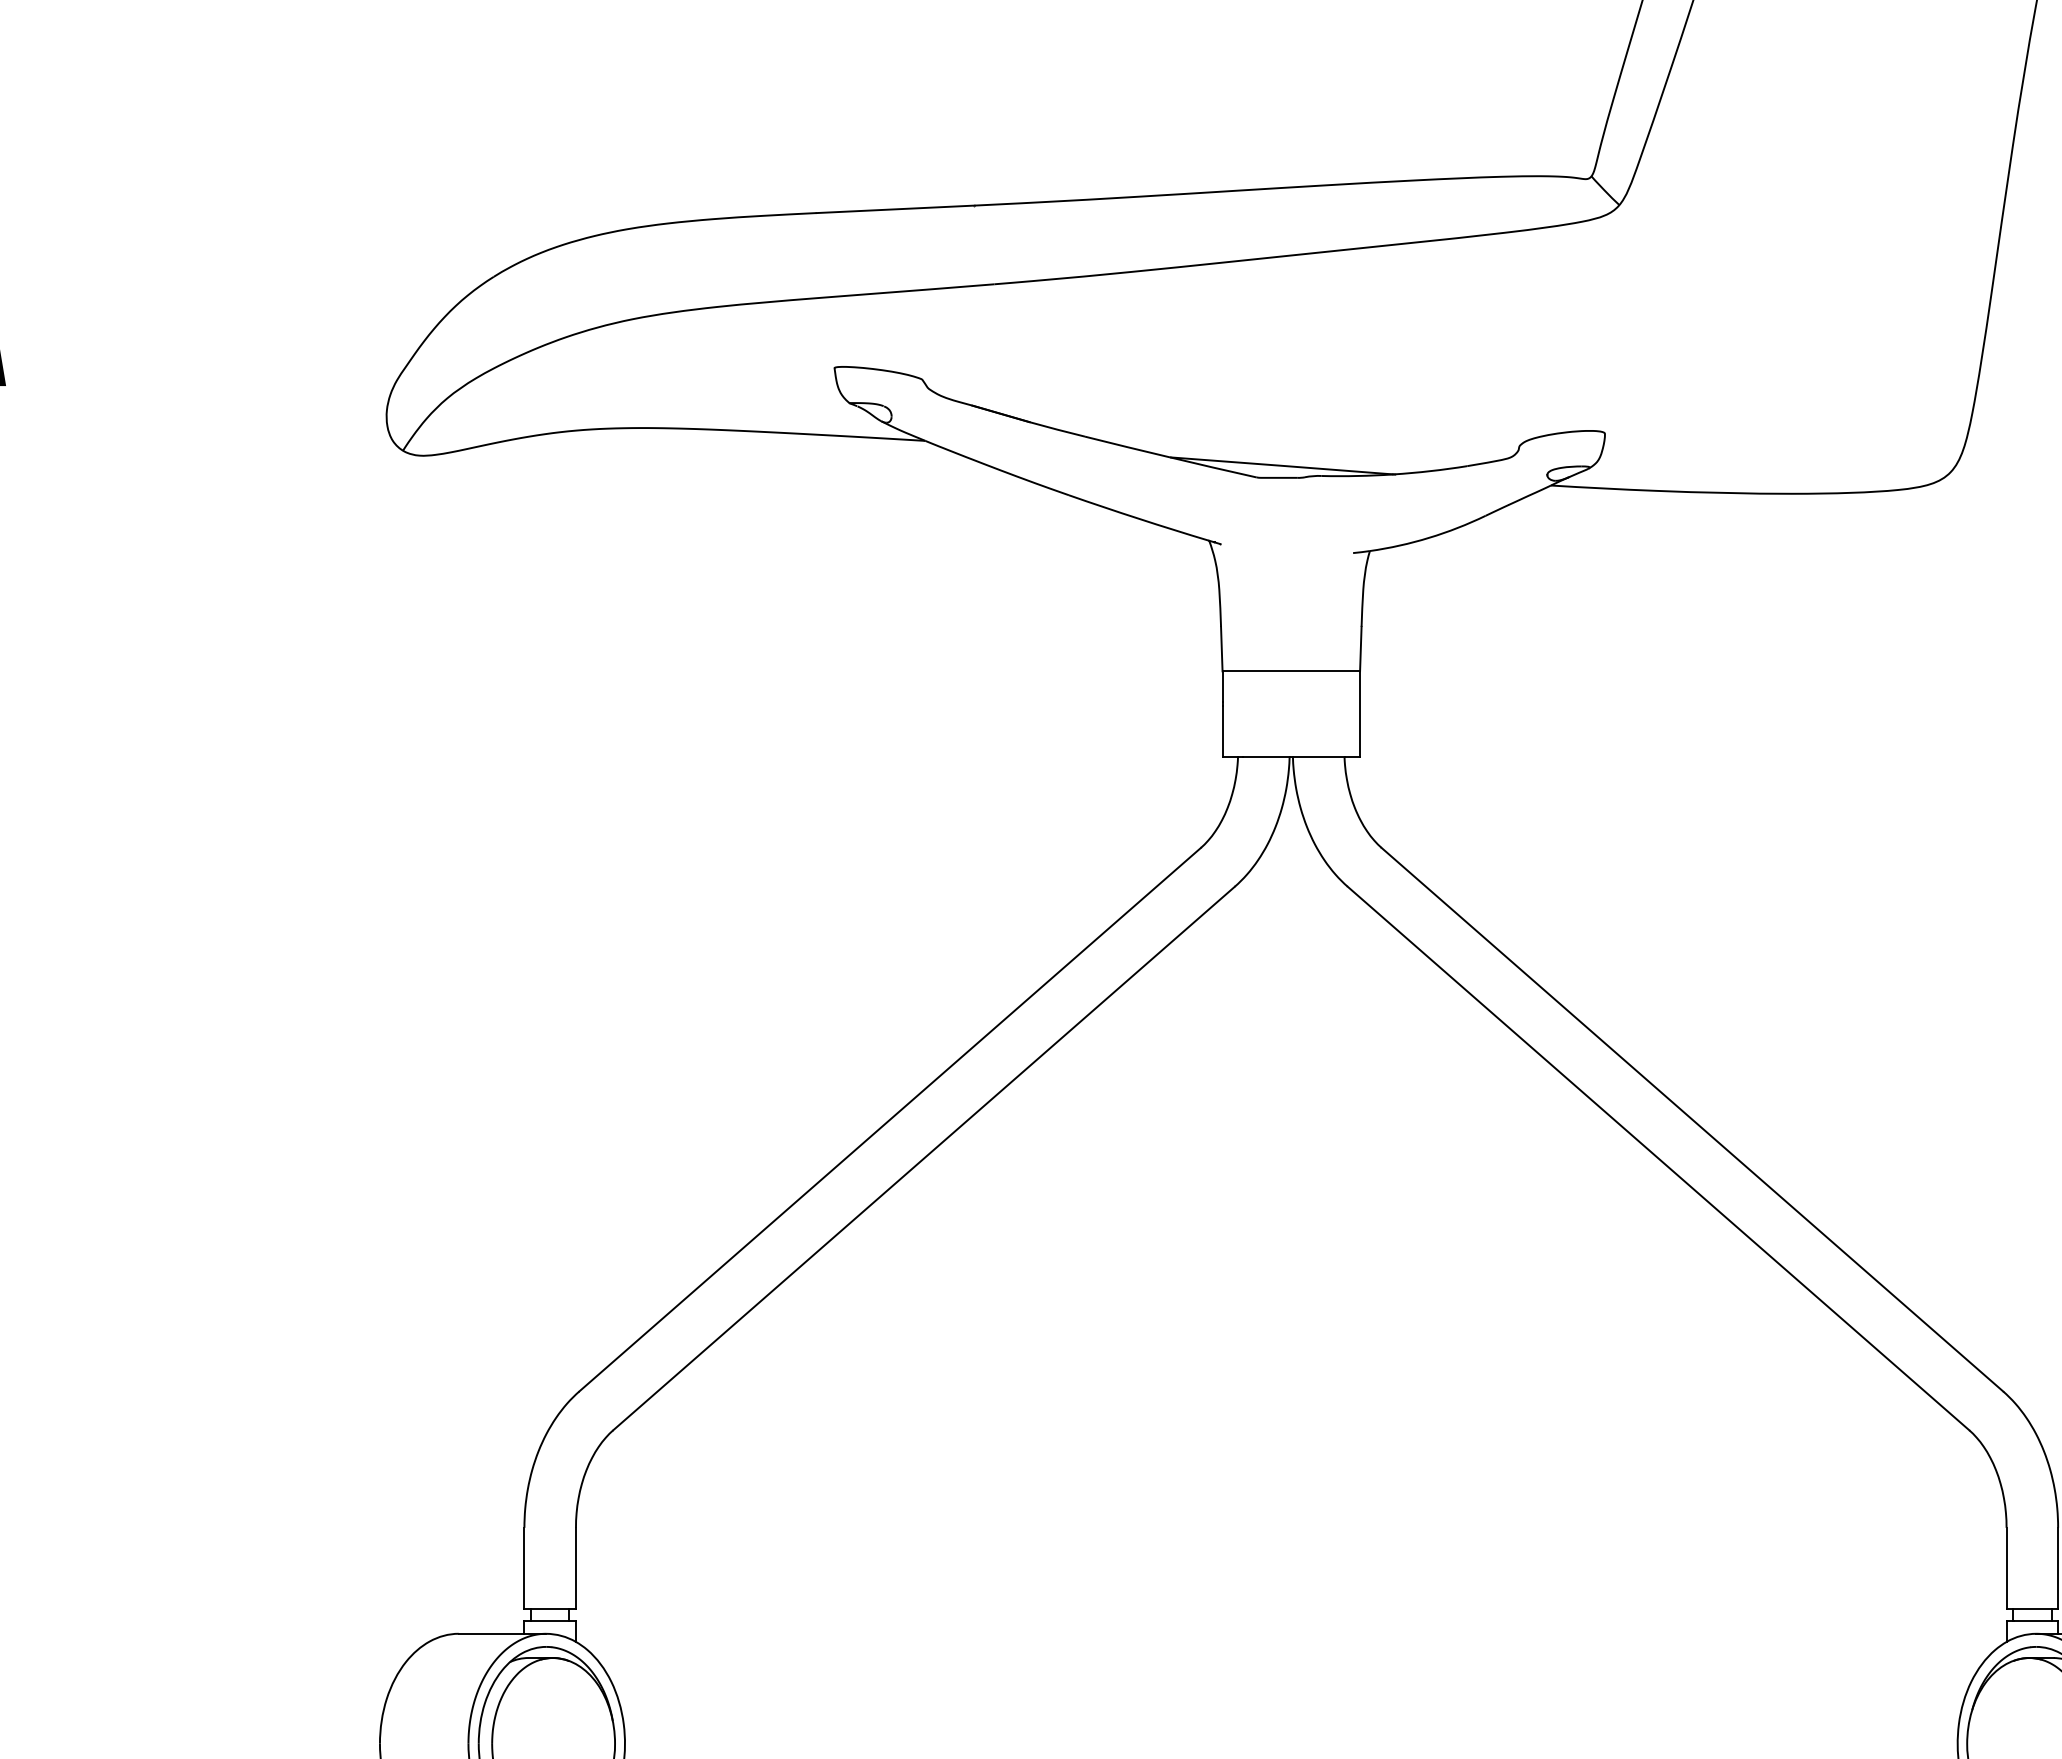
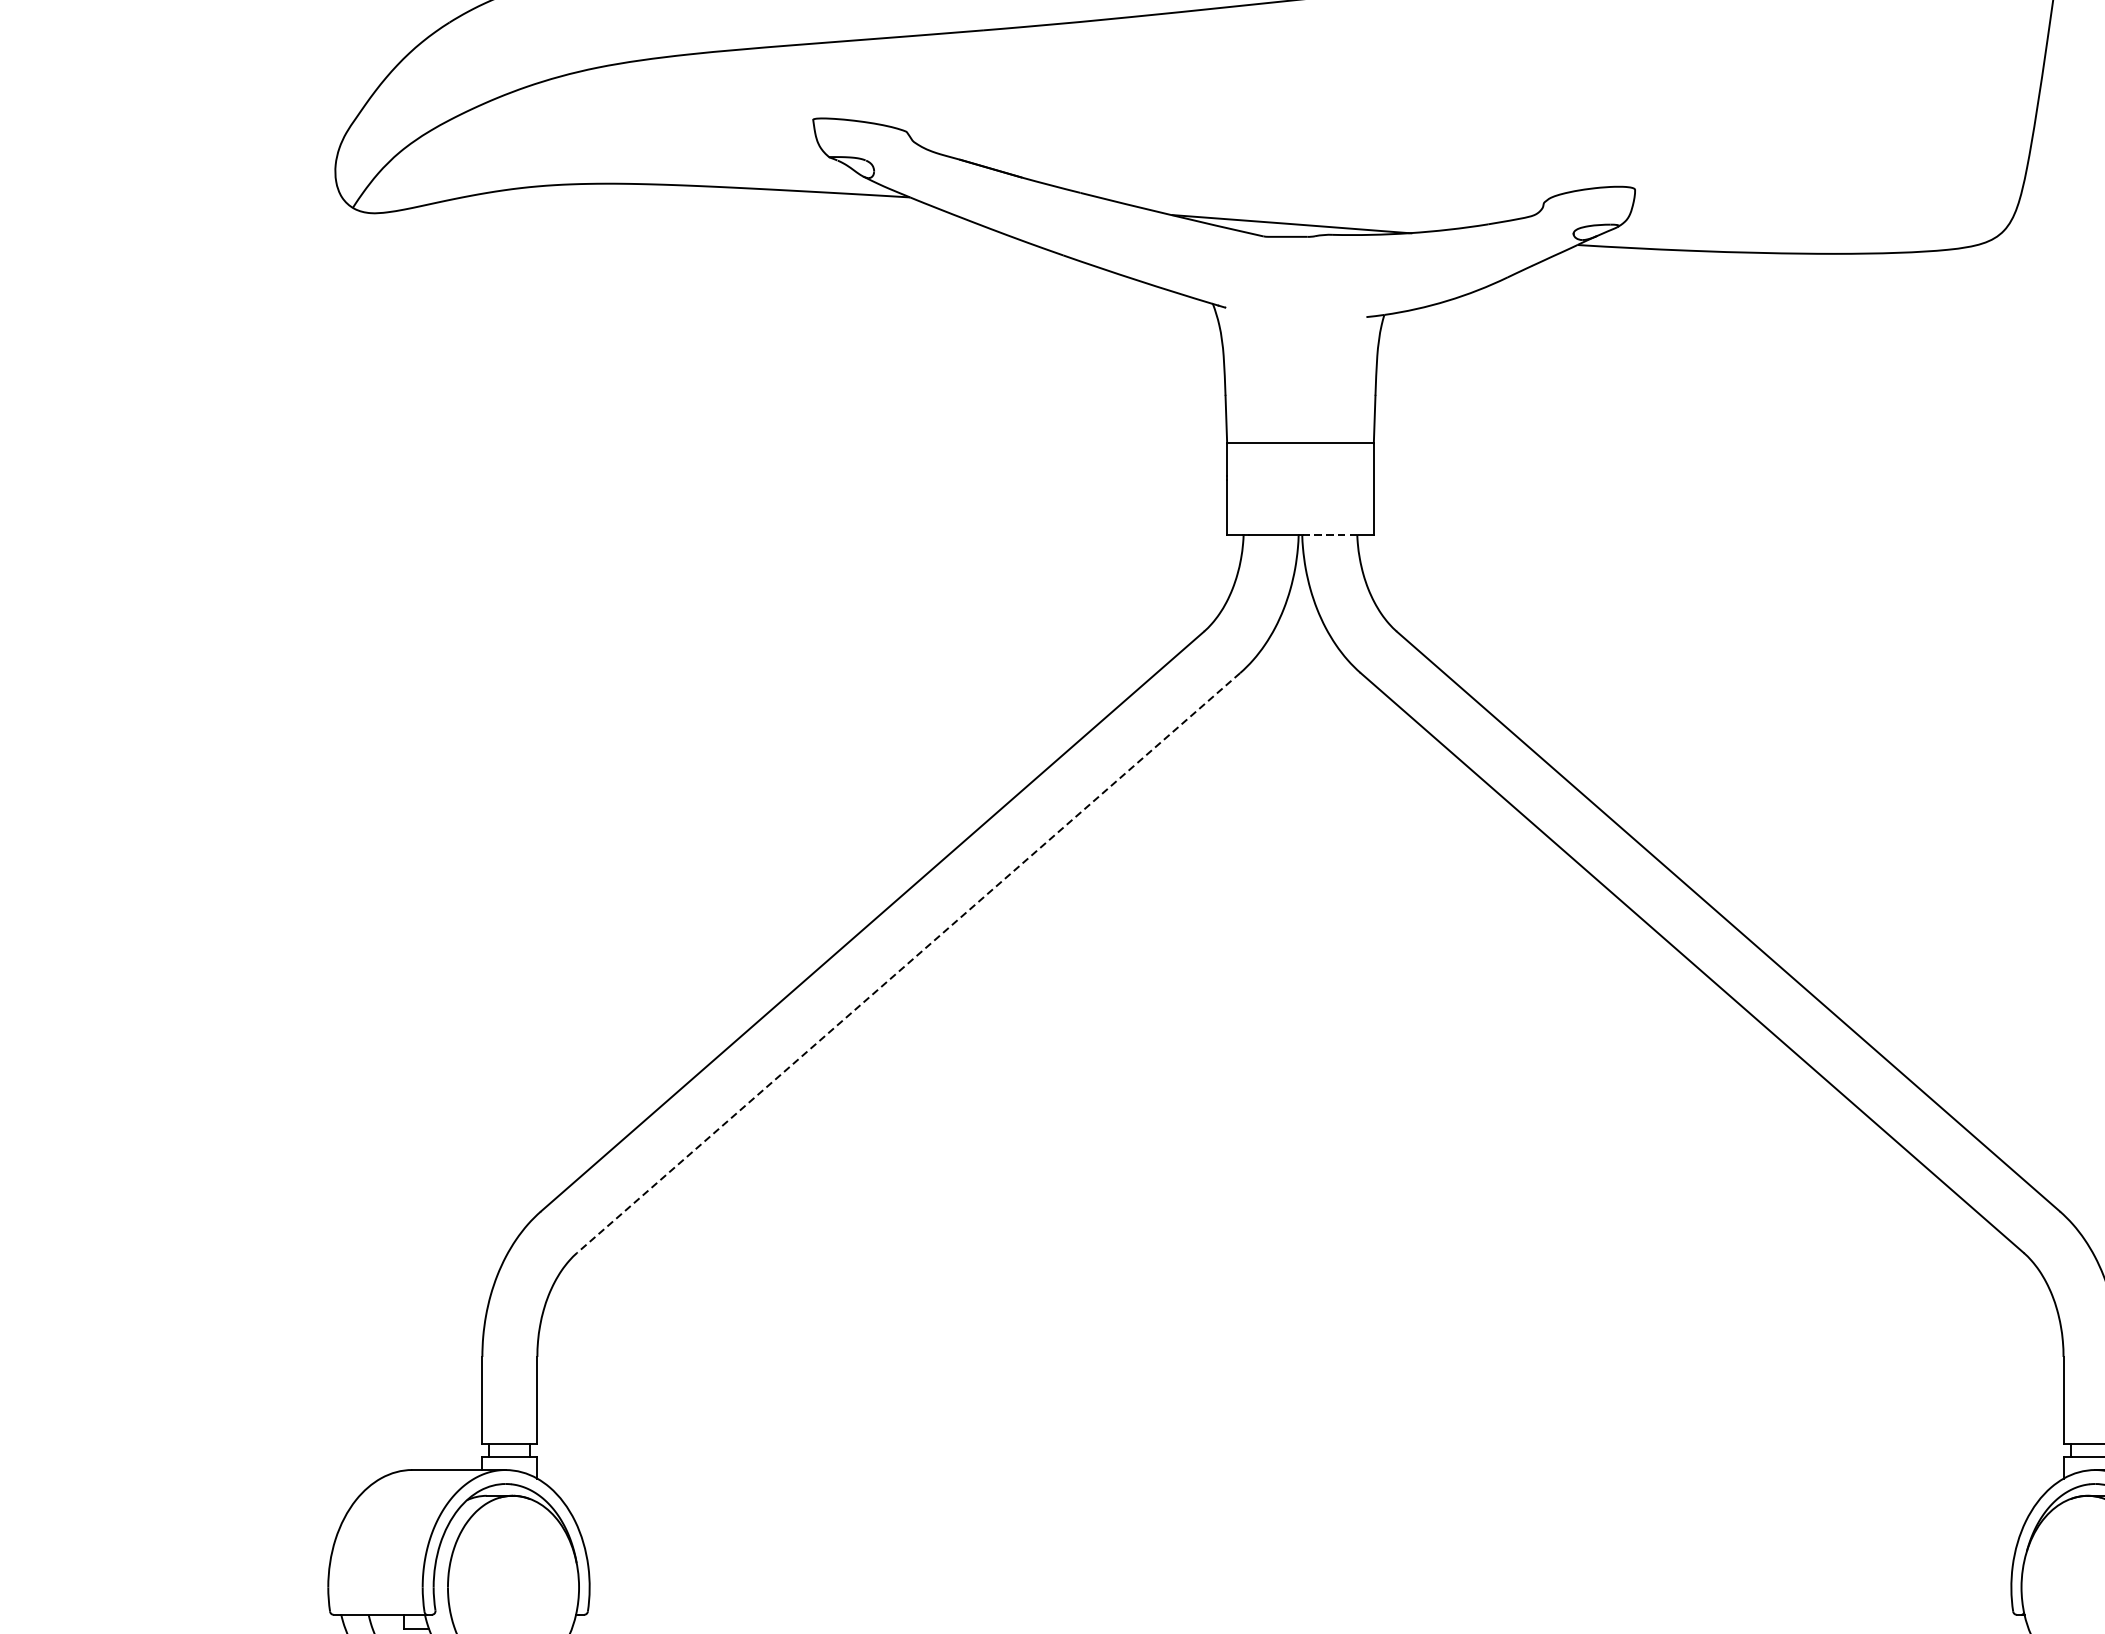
line: (1319, 757) -> (1330, 535), solid -> dashed
line: (924, 1158) -> (909, 962), solid -> dashed

